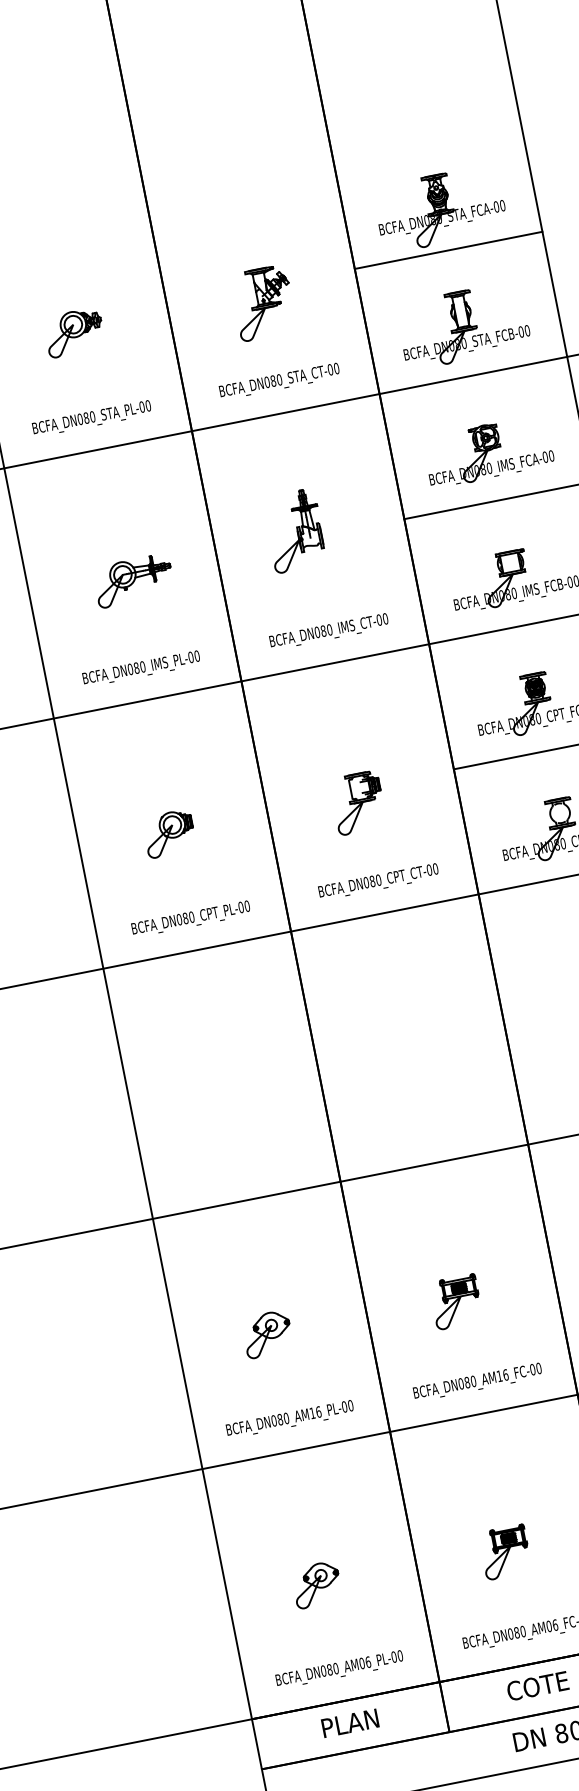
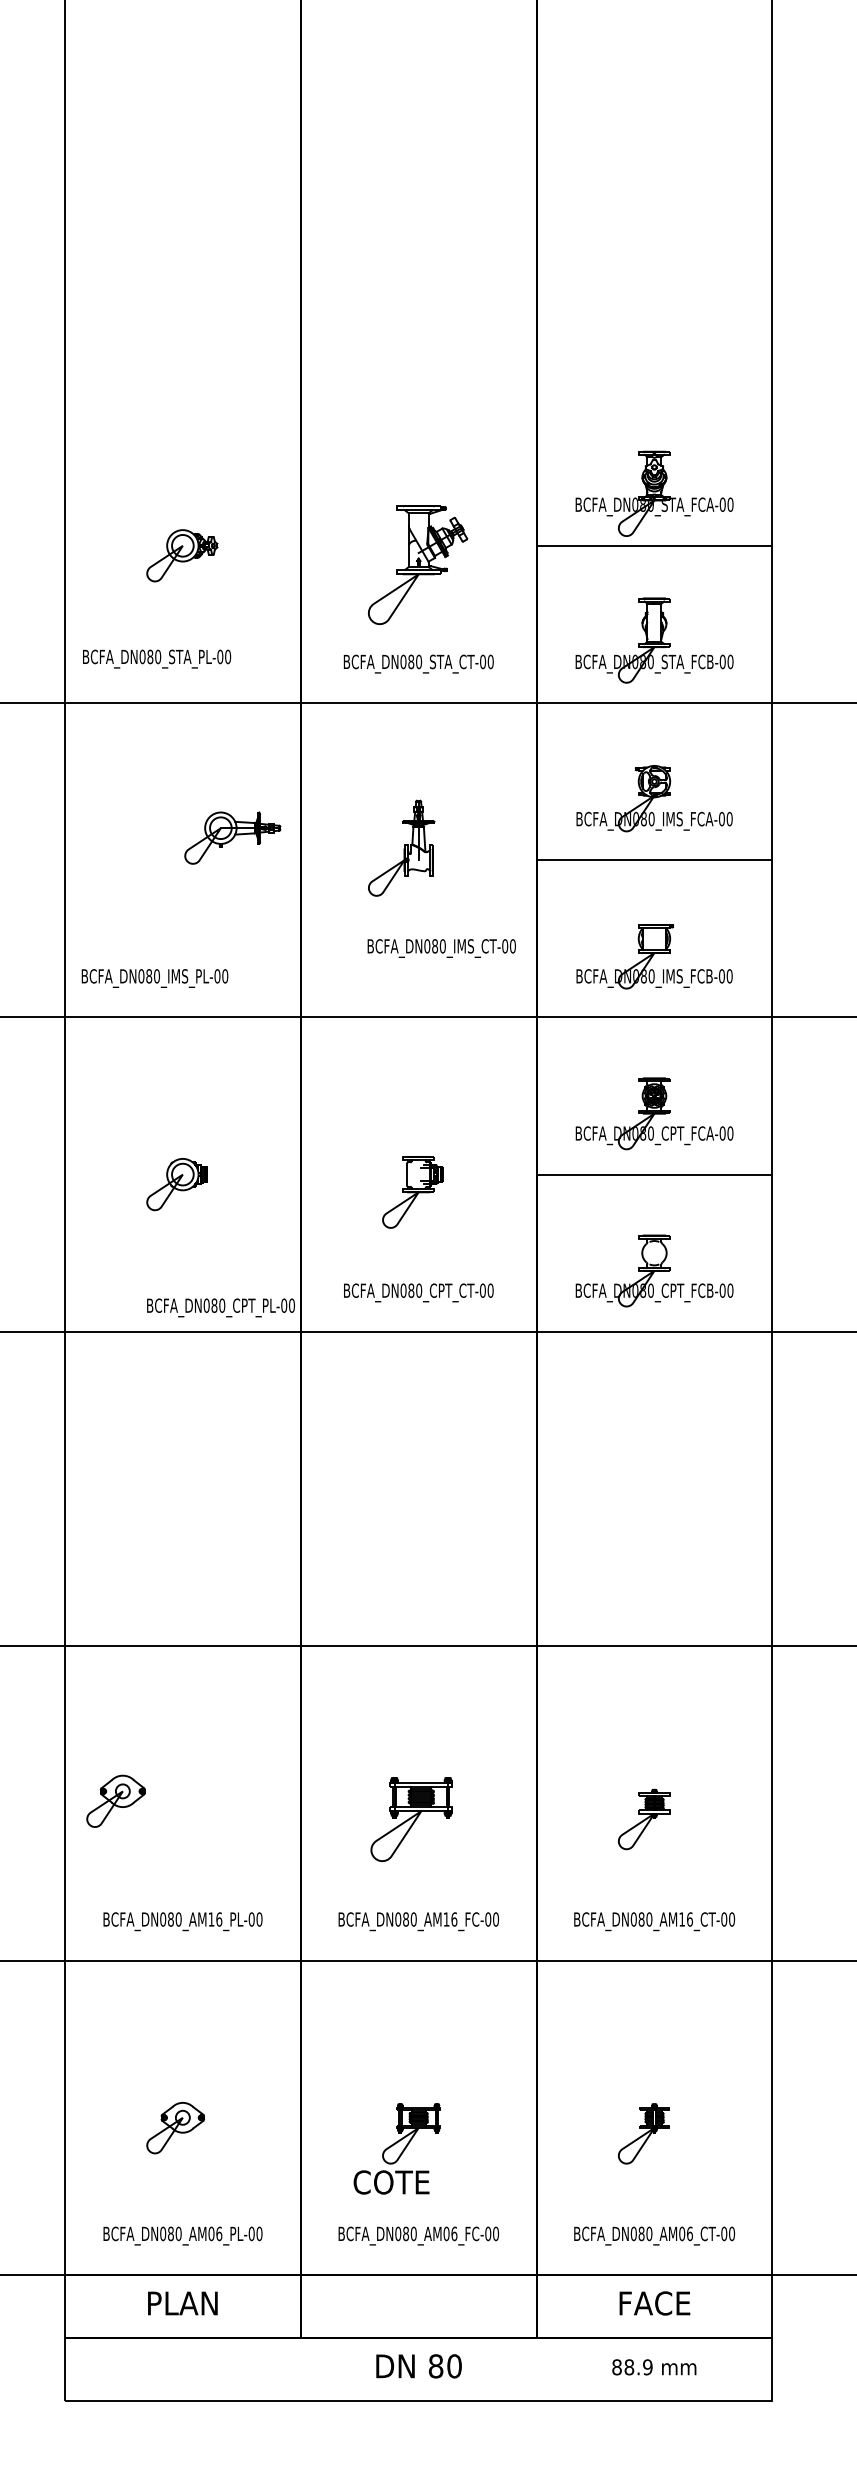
part: (263, 303) -> (418, 565), size x1.4
text: (92, 418) -> (157, 658), moved
part: (133, 580) -> (232, 837), moved
text: (329, 631) -> (441, 948), moved
text: (141, 669) -> (154, 978), moved
text: (190, 918) -> (220, 1307), moved
part: (455, 1302) -> (411, 1819), size x1.4
part: (267, 1333) -> (115, 1800), moved
text: (537, 1686) -> (391, 2182), moved

